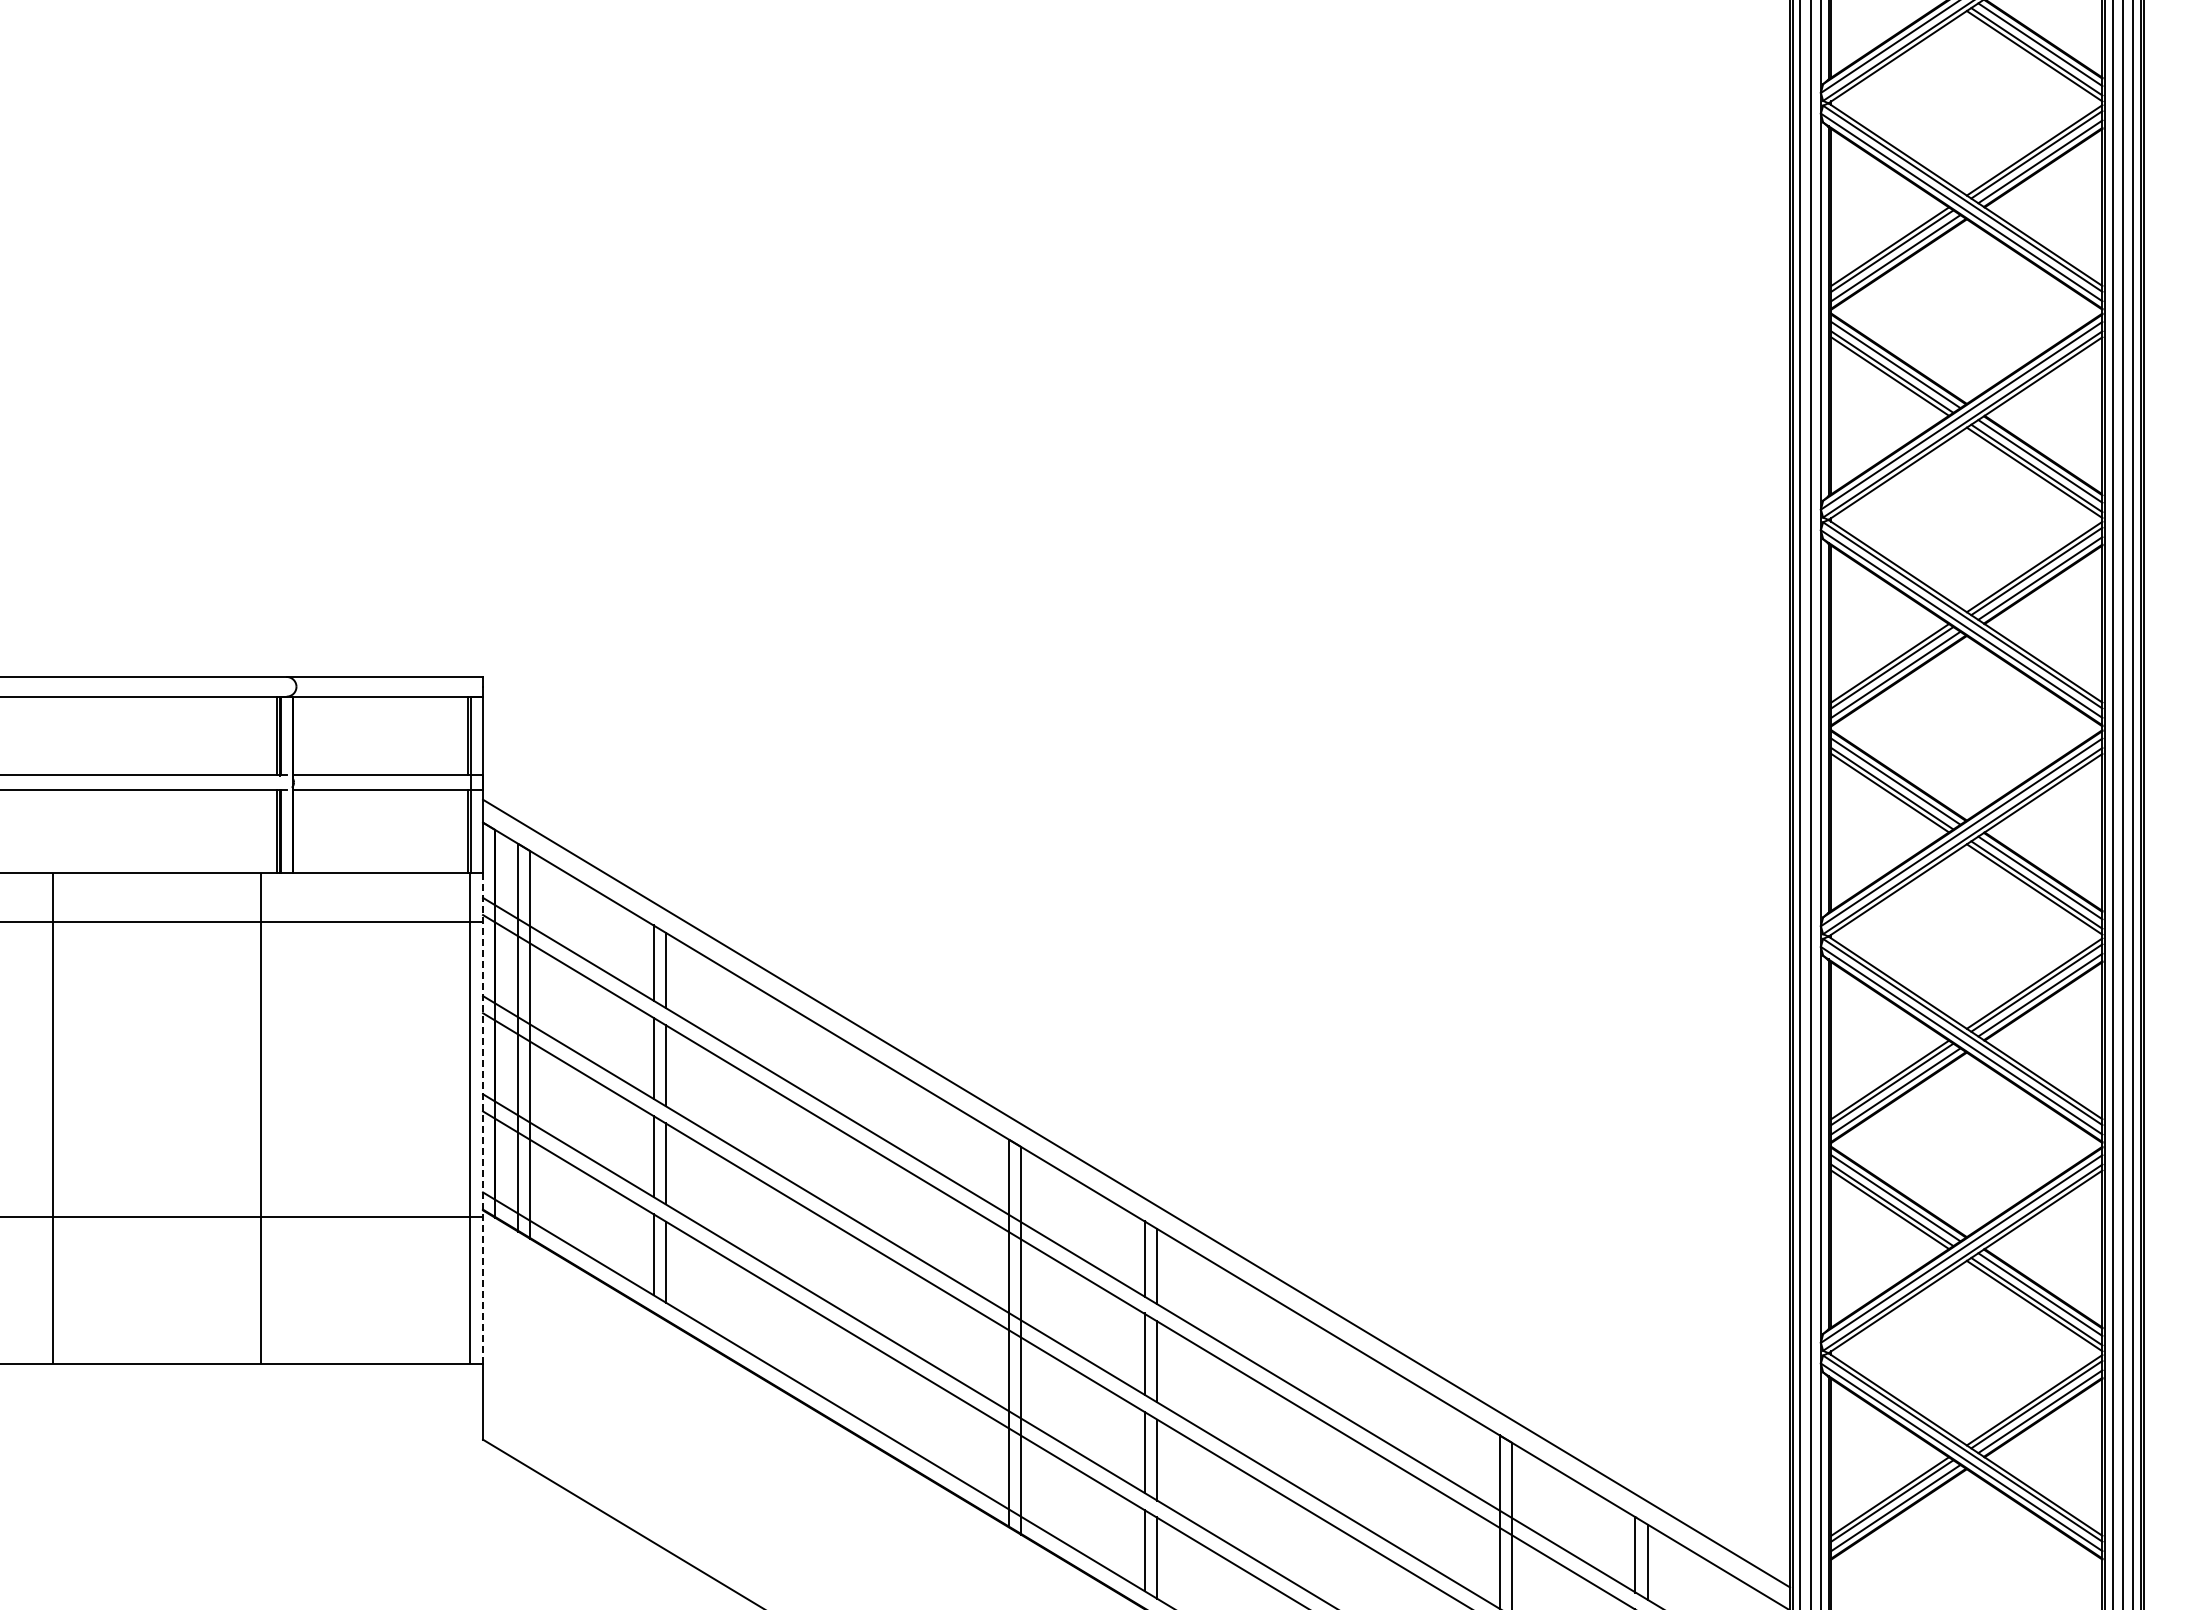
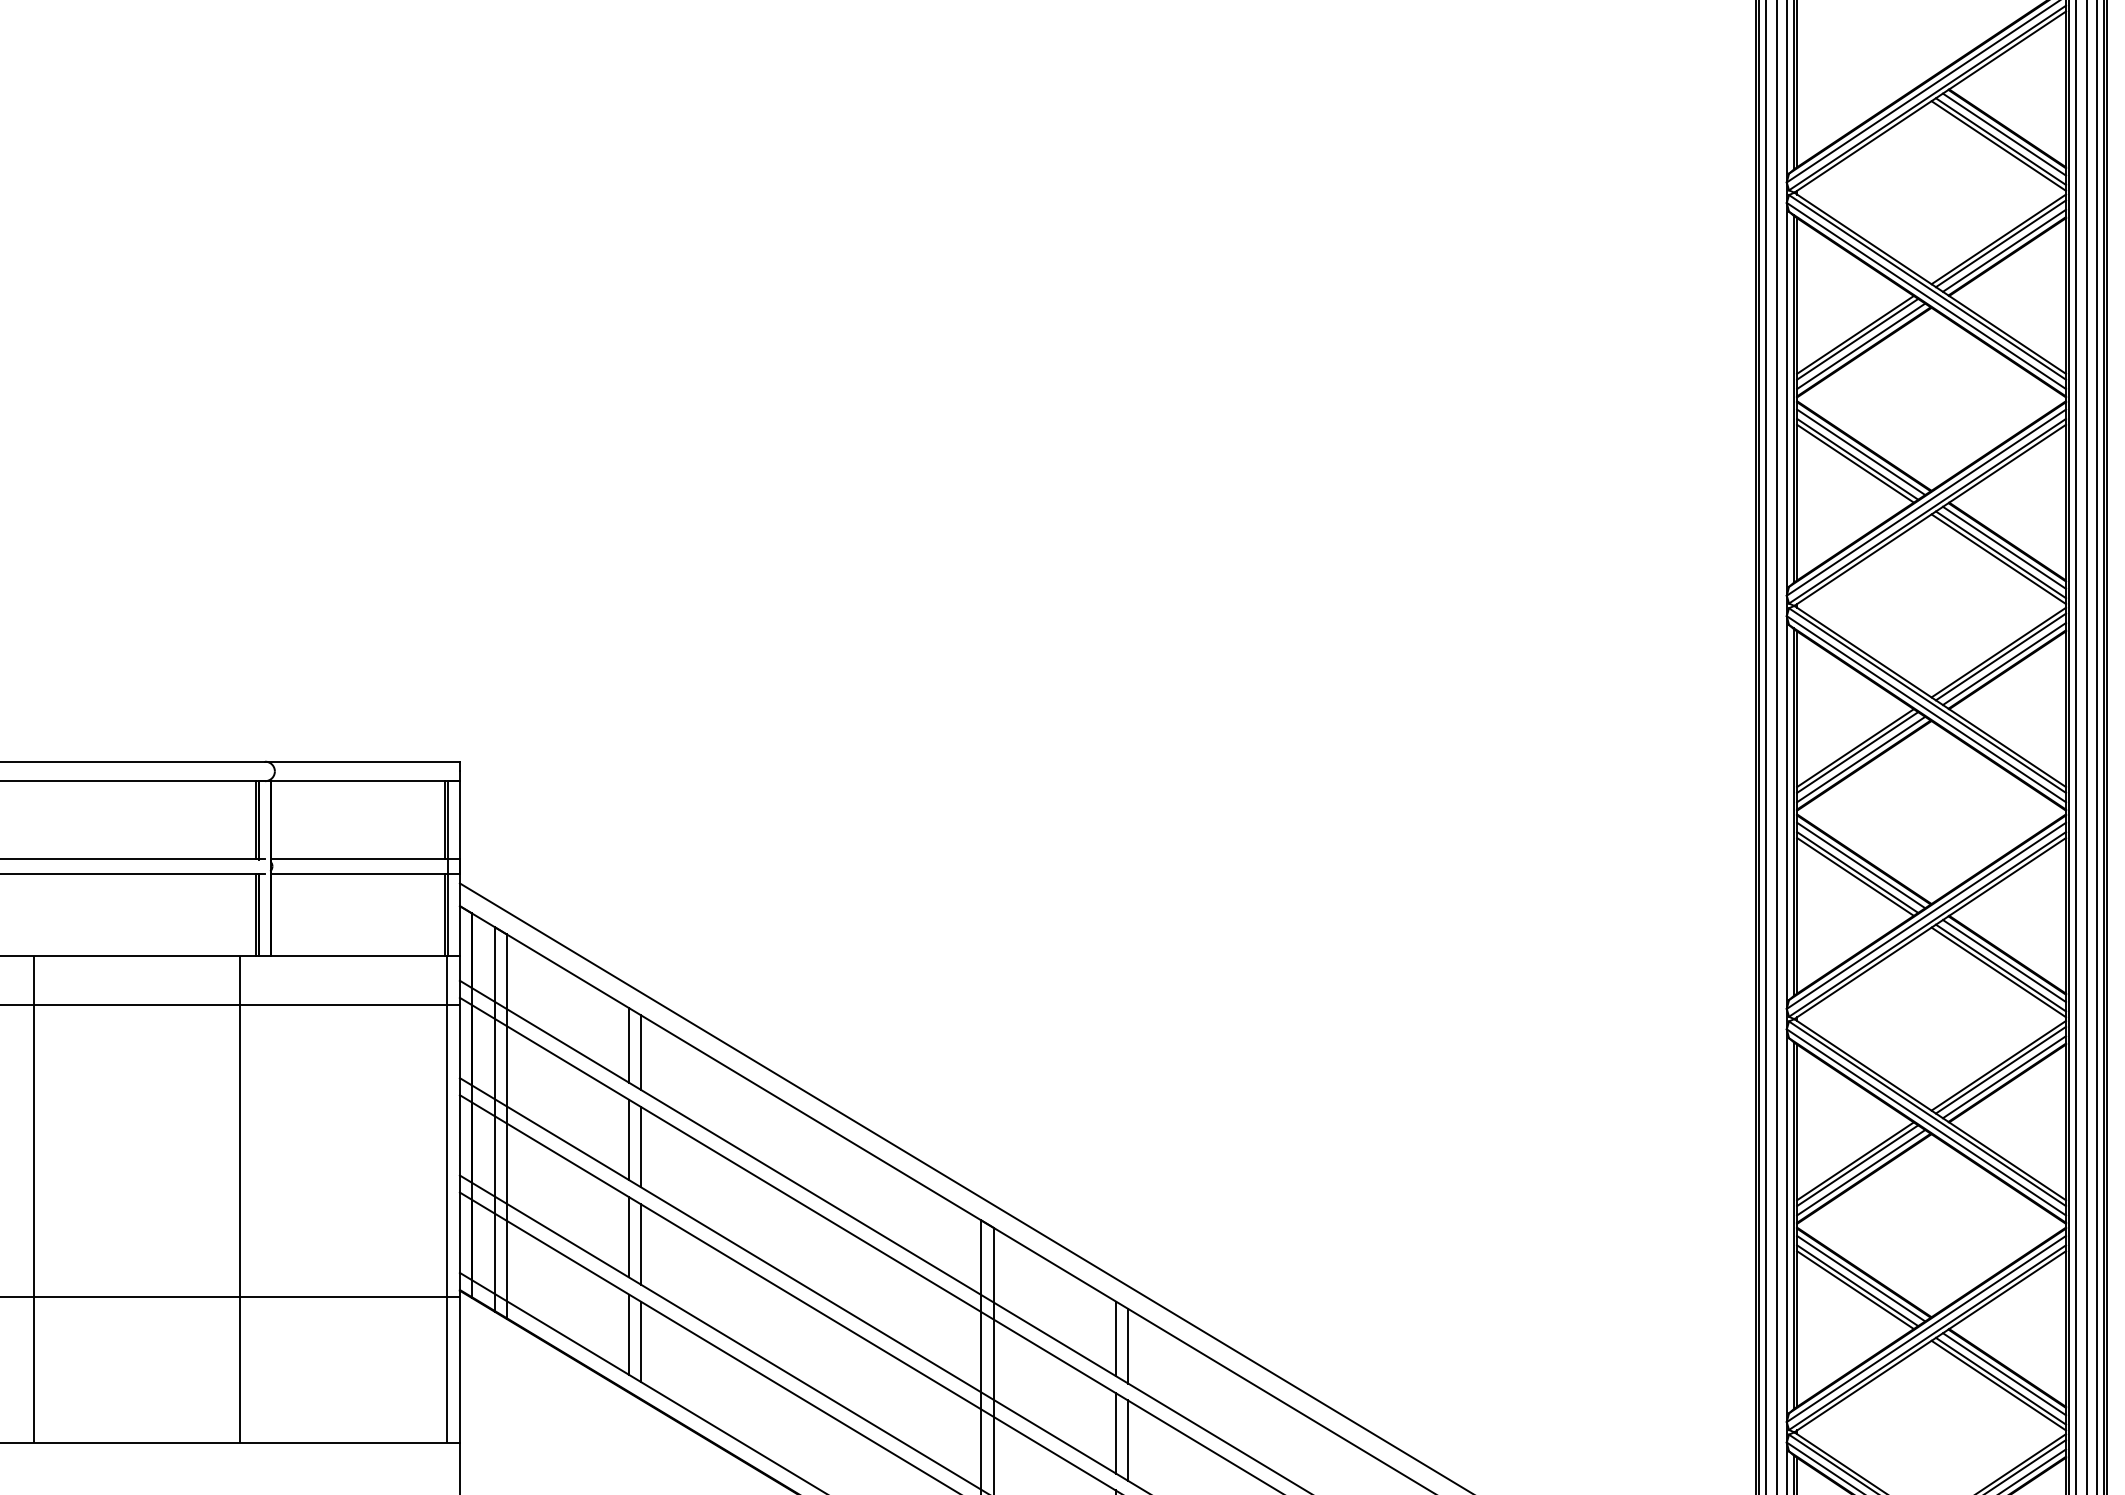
line: (483, 1119) -> (460, 1200), dashed -> solid

